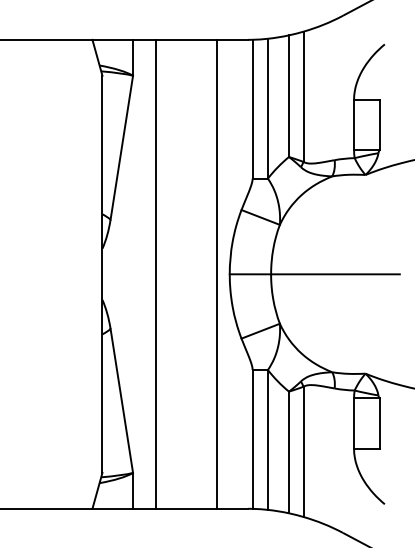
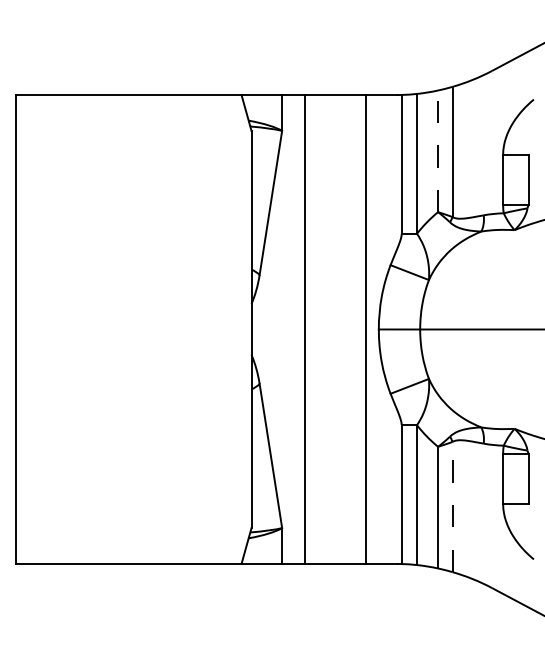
line: (289, 96) -> (438, 151), solid -> dashed
line: (303, 451) -> (452, 506), solid -> dashed

